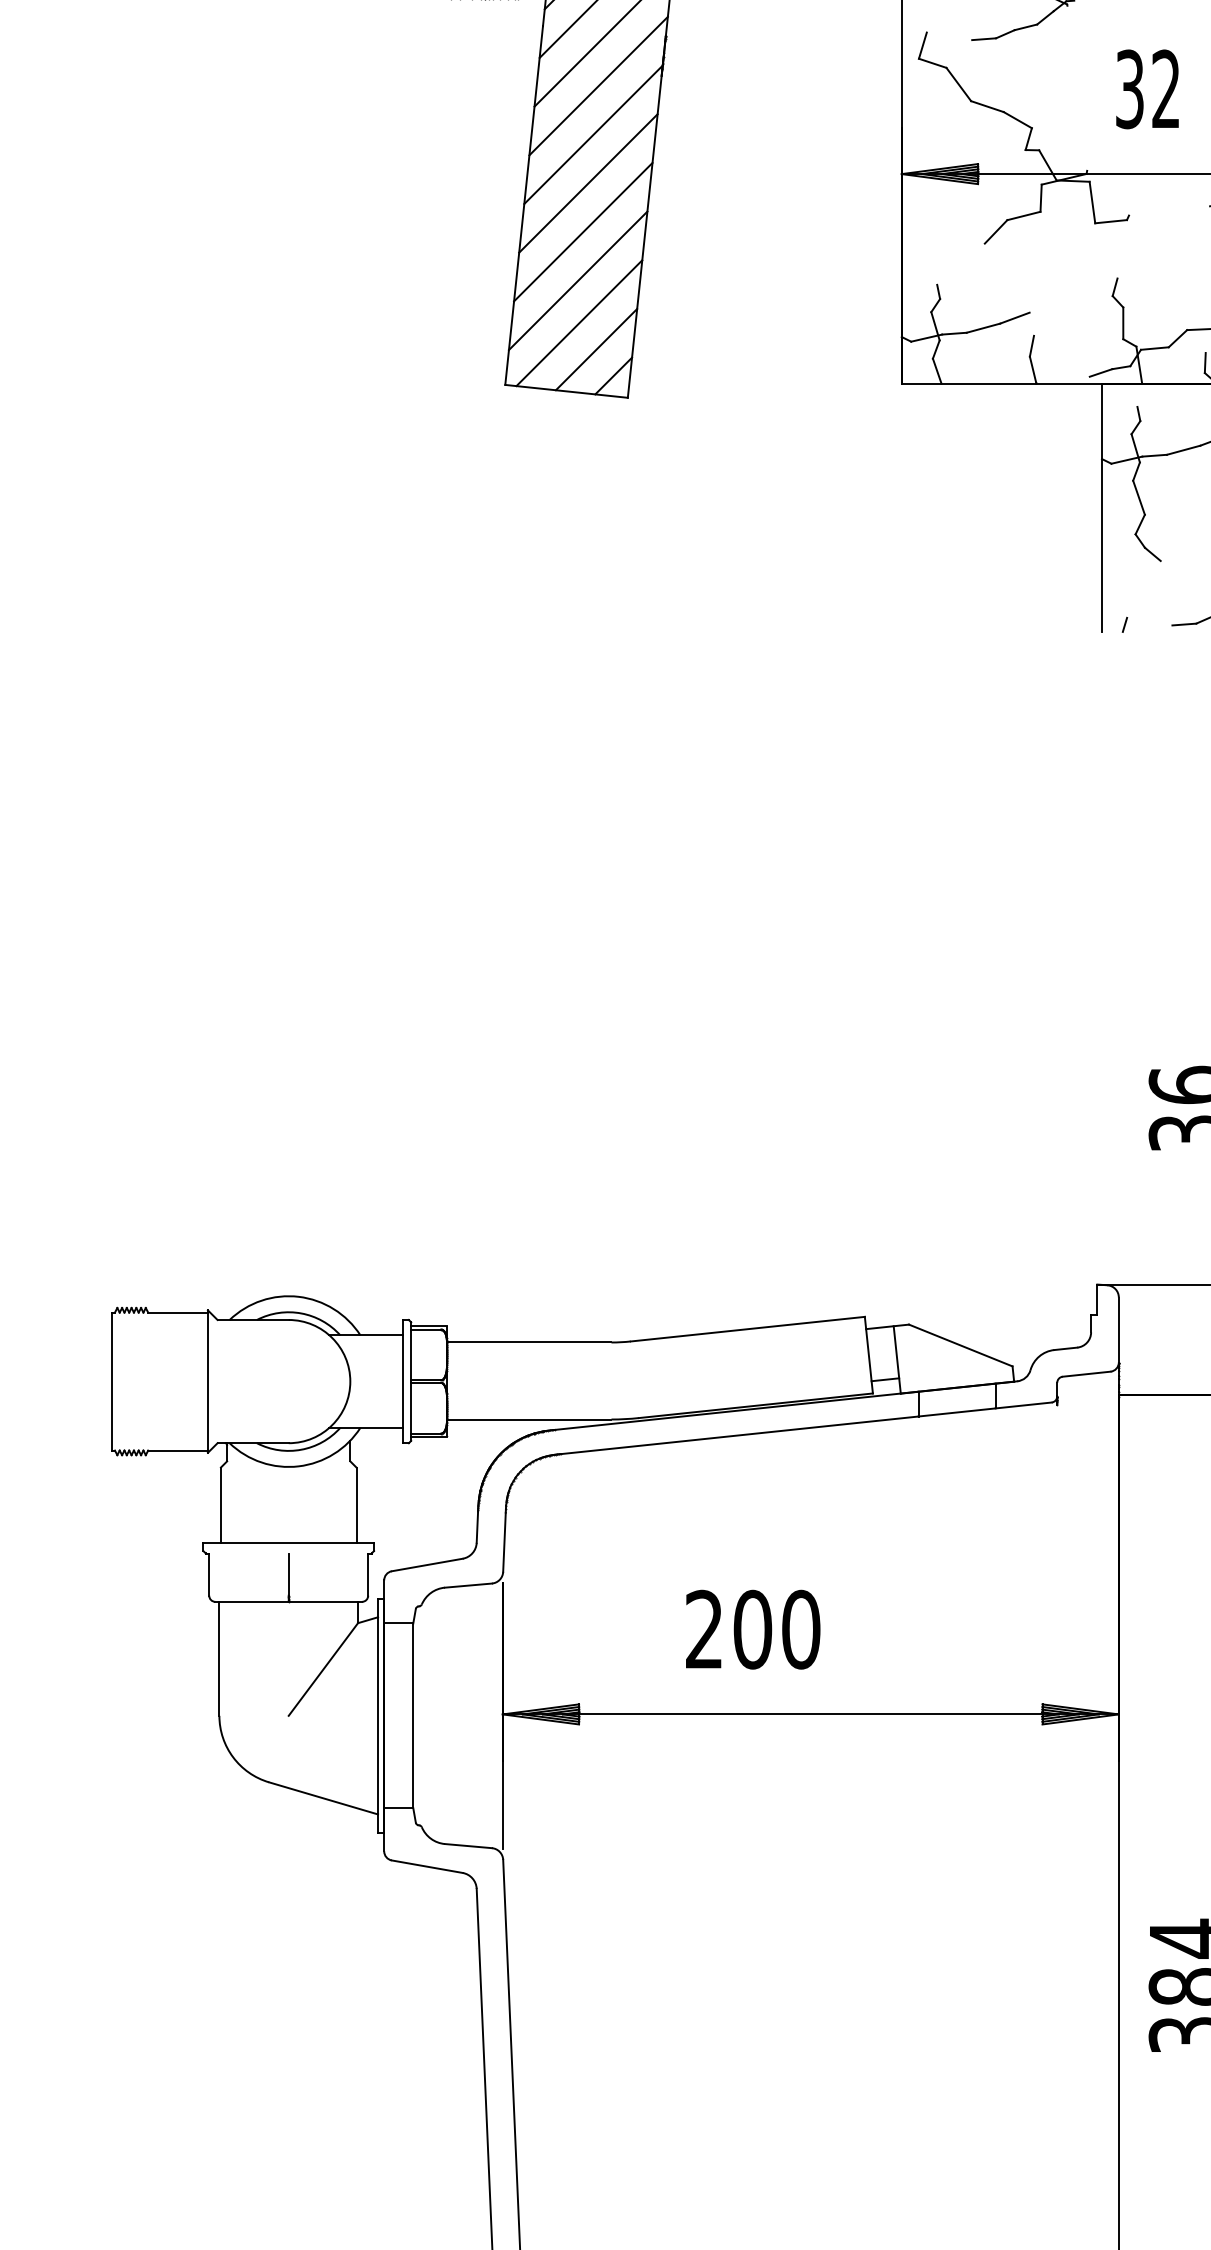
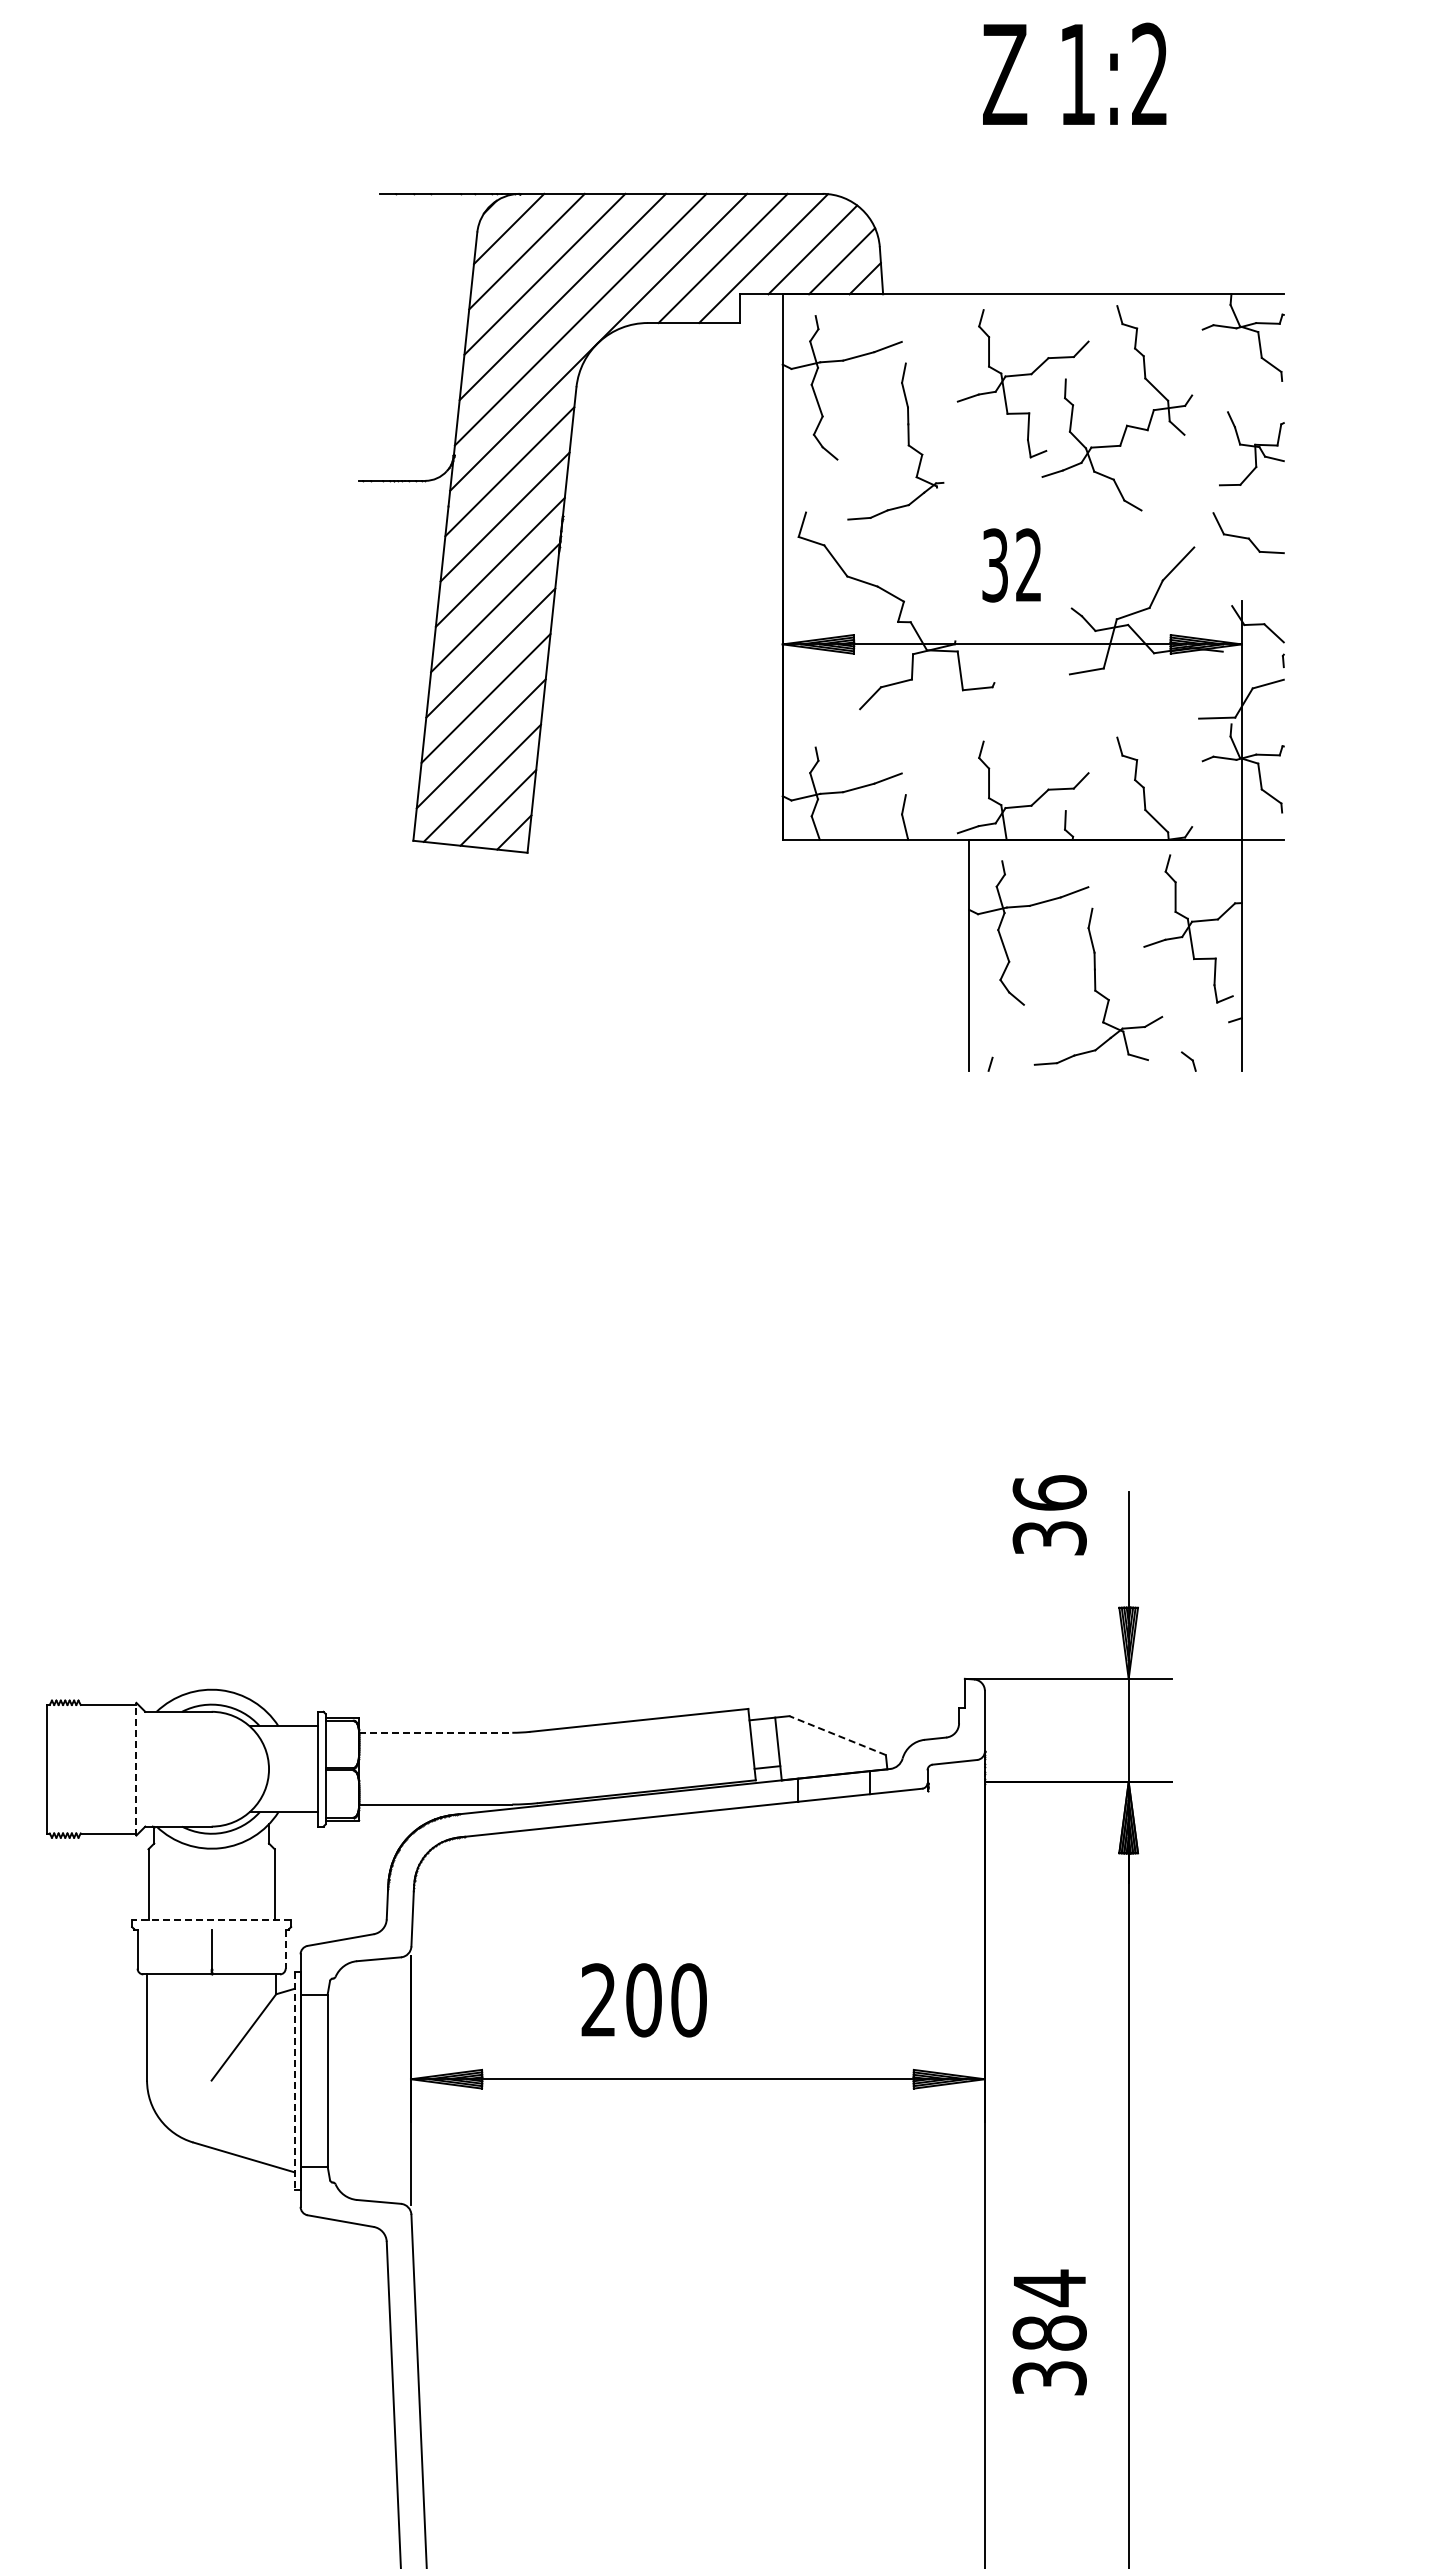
line: (530, 1342) -> (436, 1732), solid -> dashed
line: (960, 1345) -> (837, 1735), solid -> dashed
line: (208, 1380) -> (136, 1768), solid -> dashed
line: (288, 1542) -> (211, 1919), solid -> dashed
line: (368, 1575) -> (285, 1949), solid -> dashed
line: (377, 1716) -> (294, 2081), solid -> dashed

